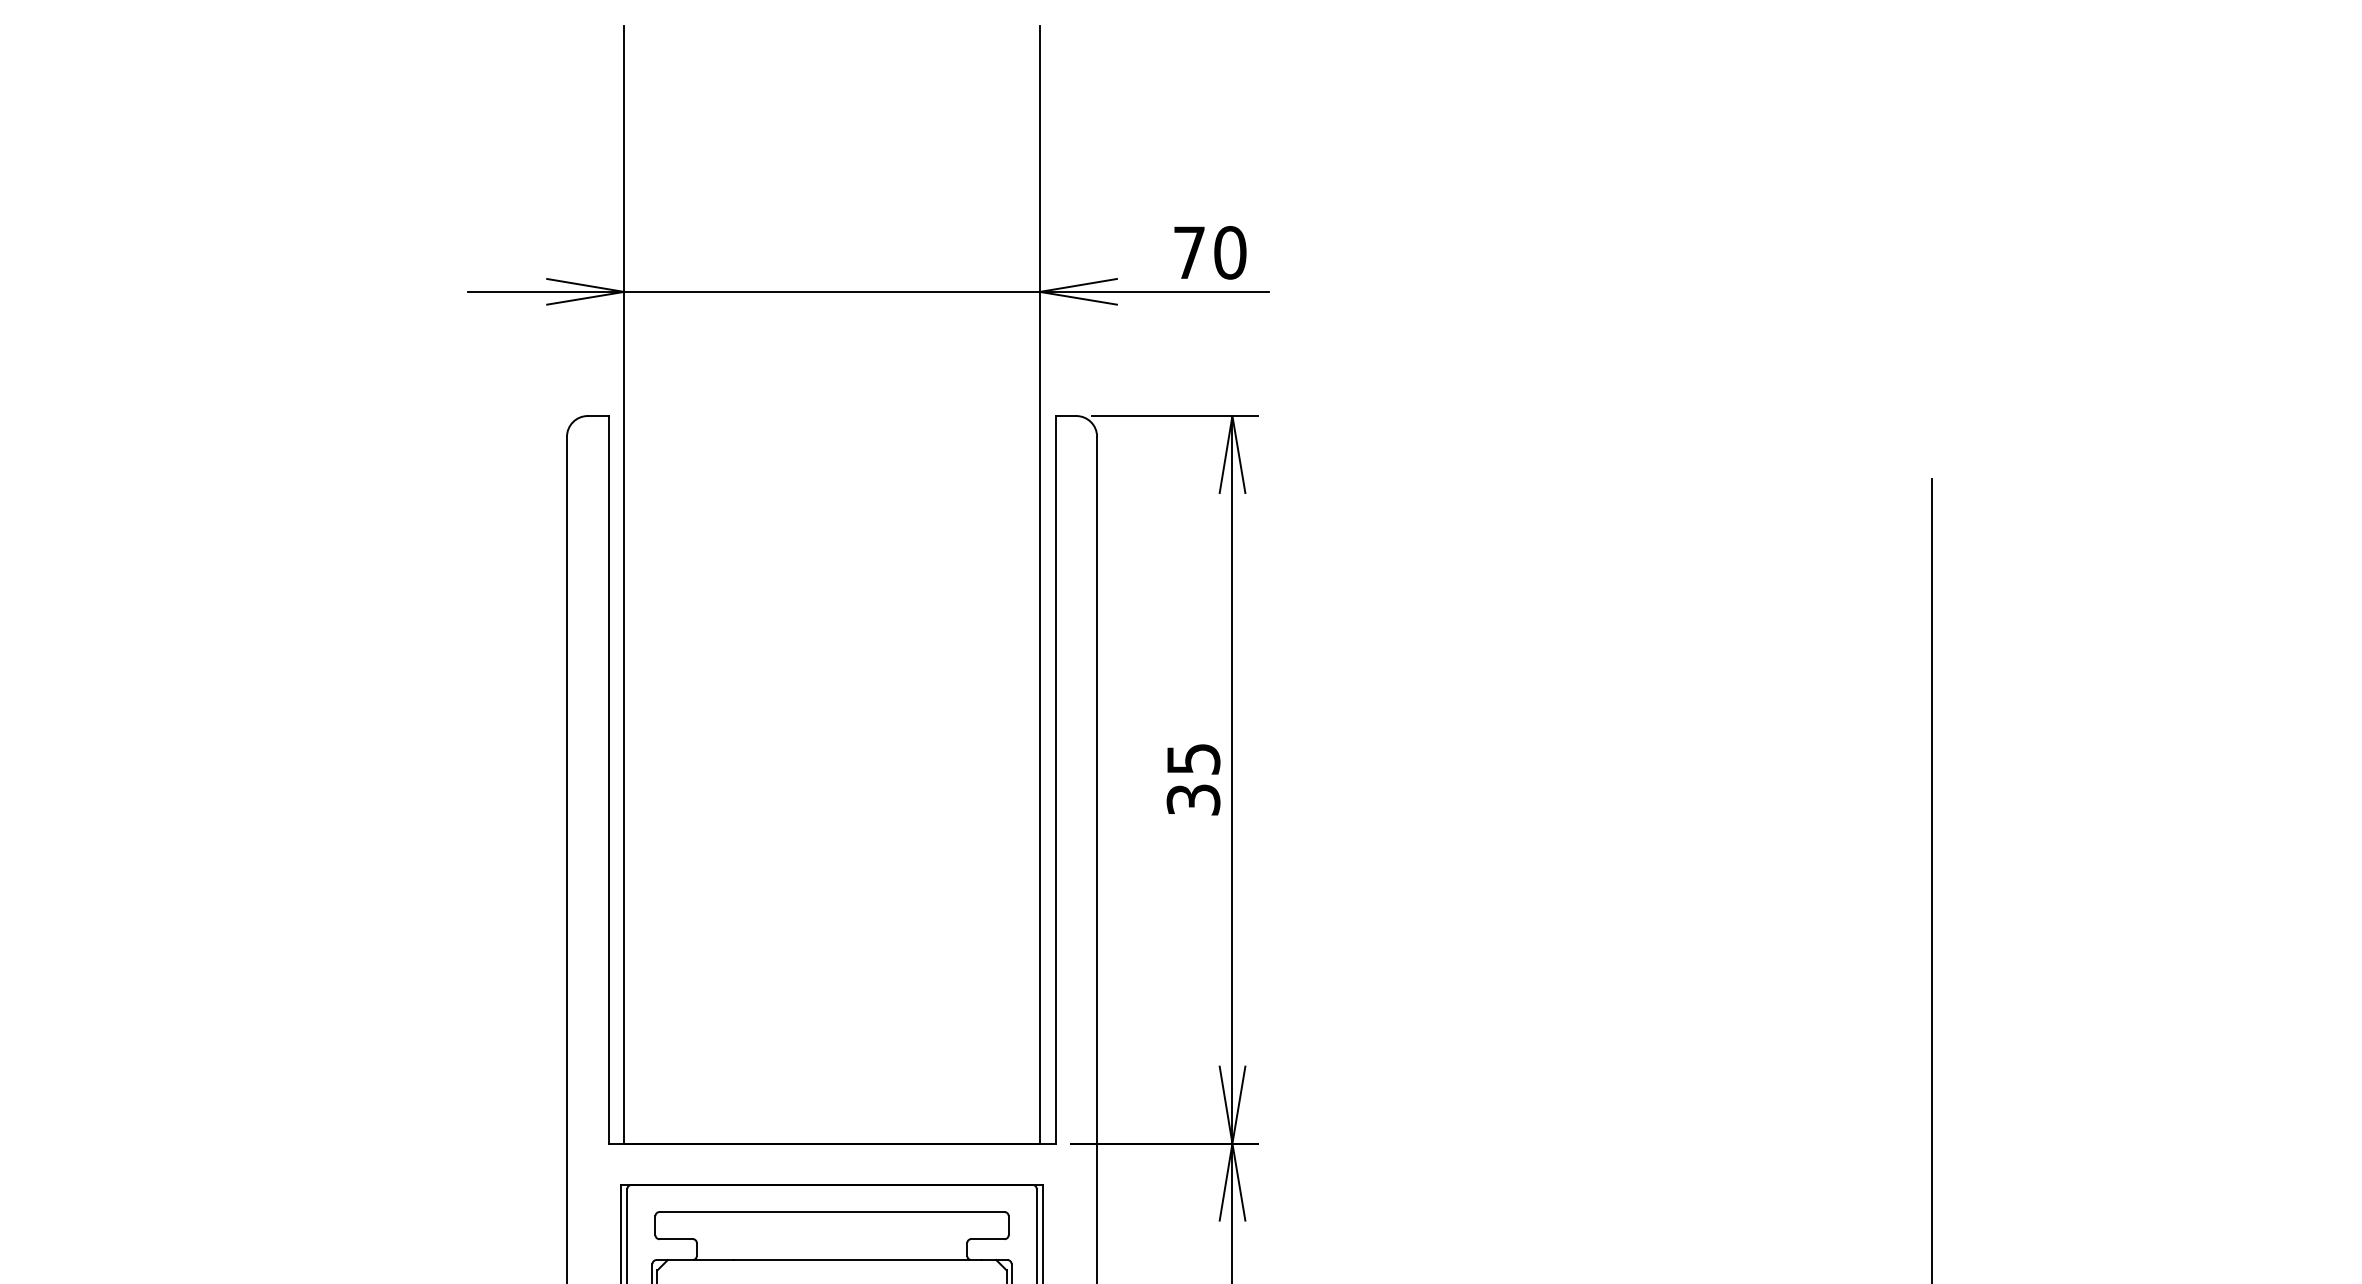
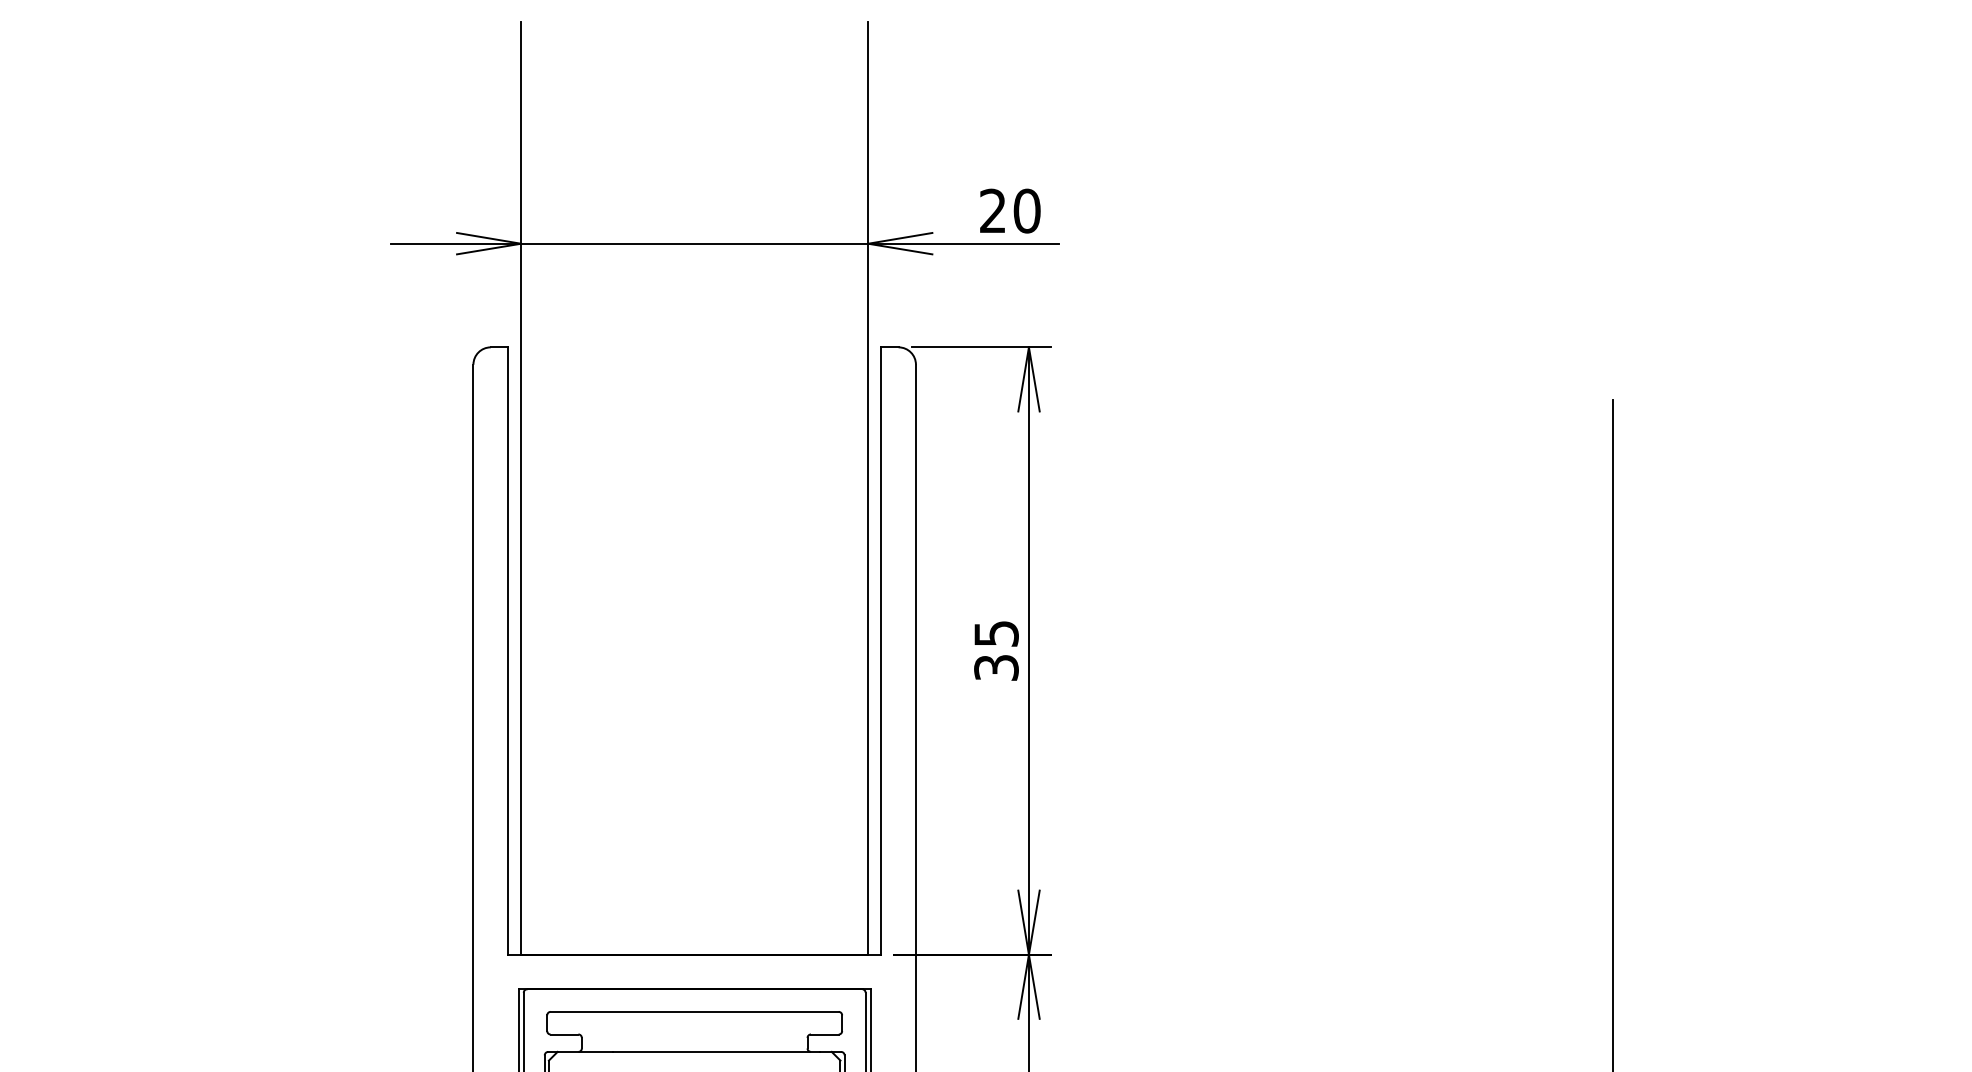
text: (1188, 252) -> (992, 210), 70 -> 20

